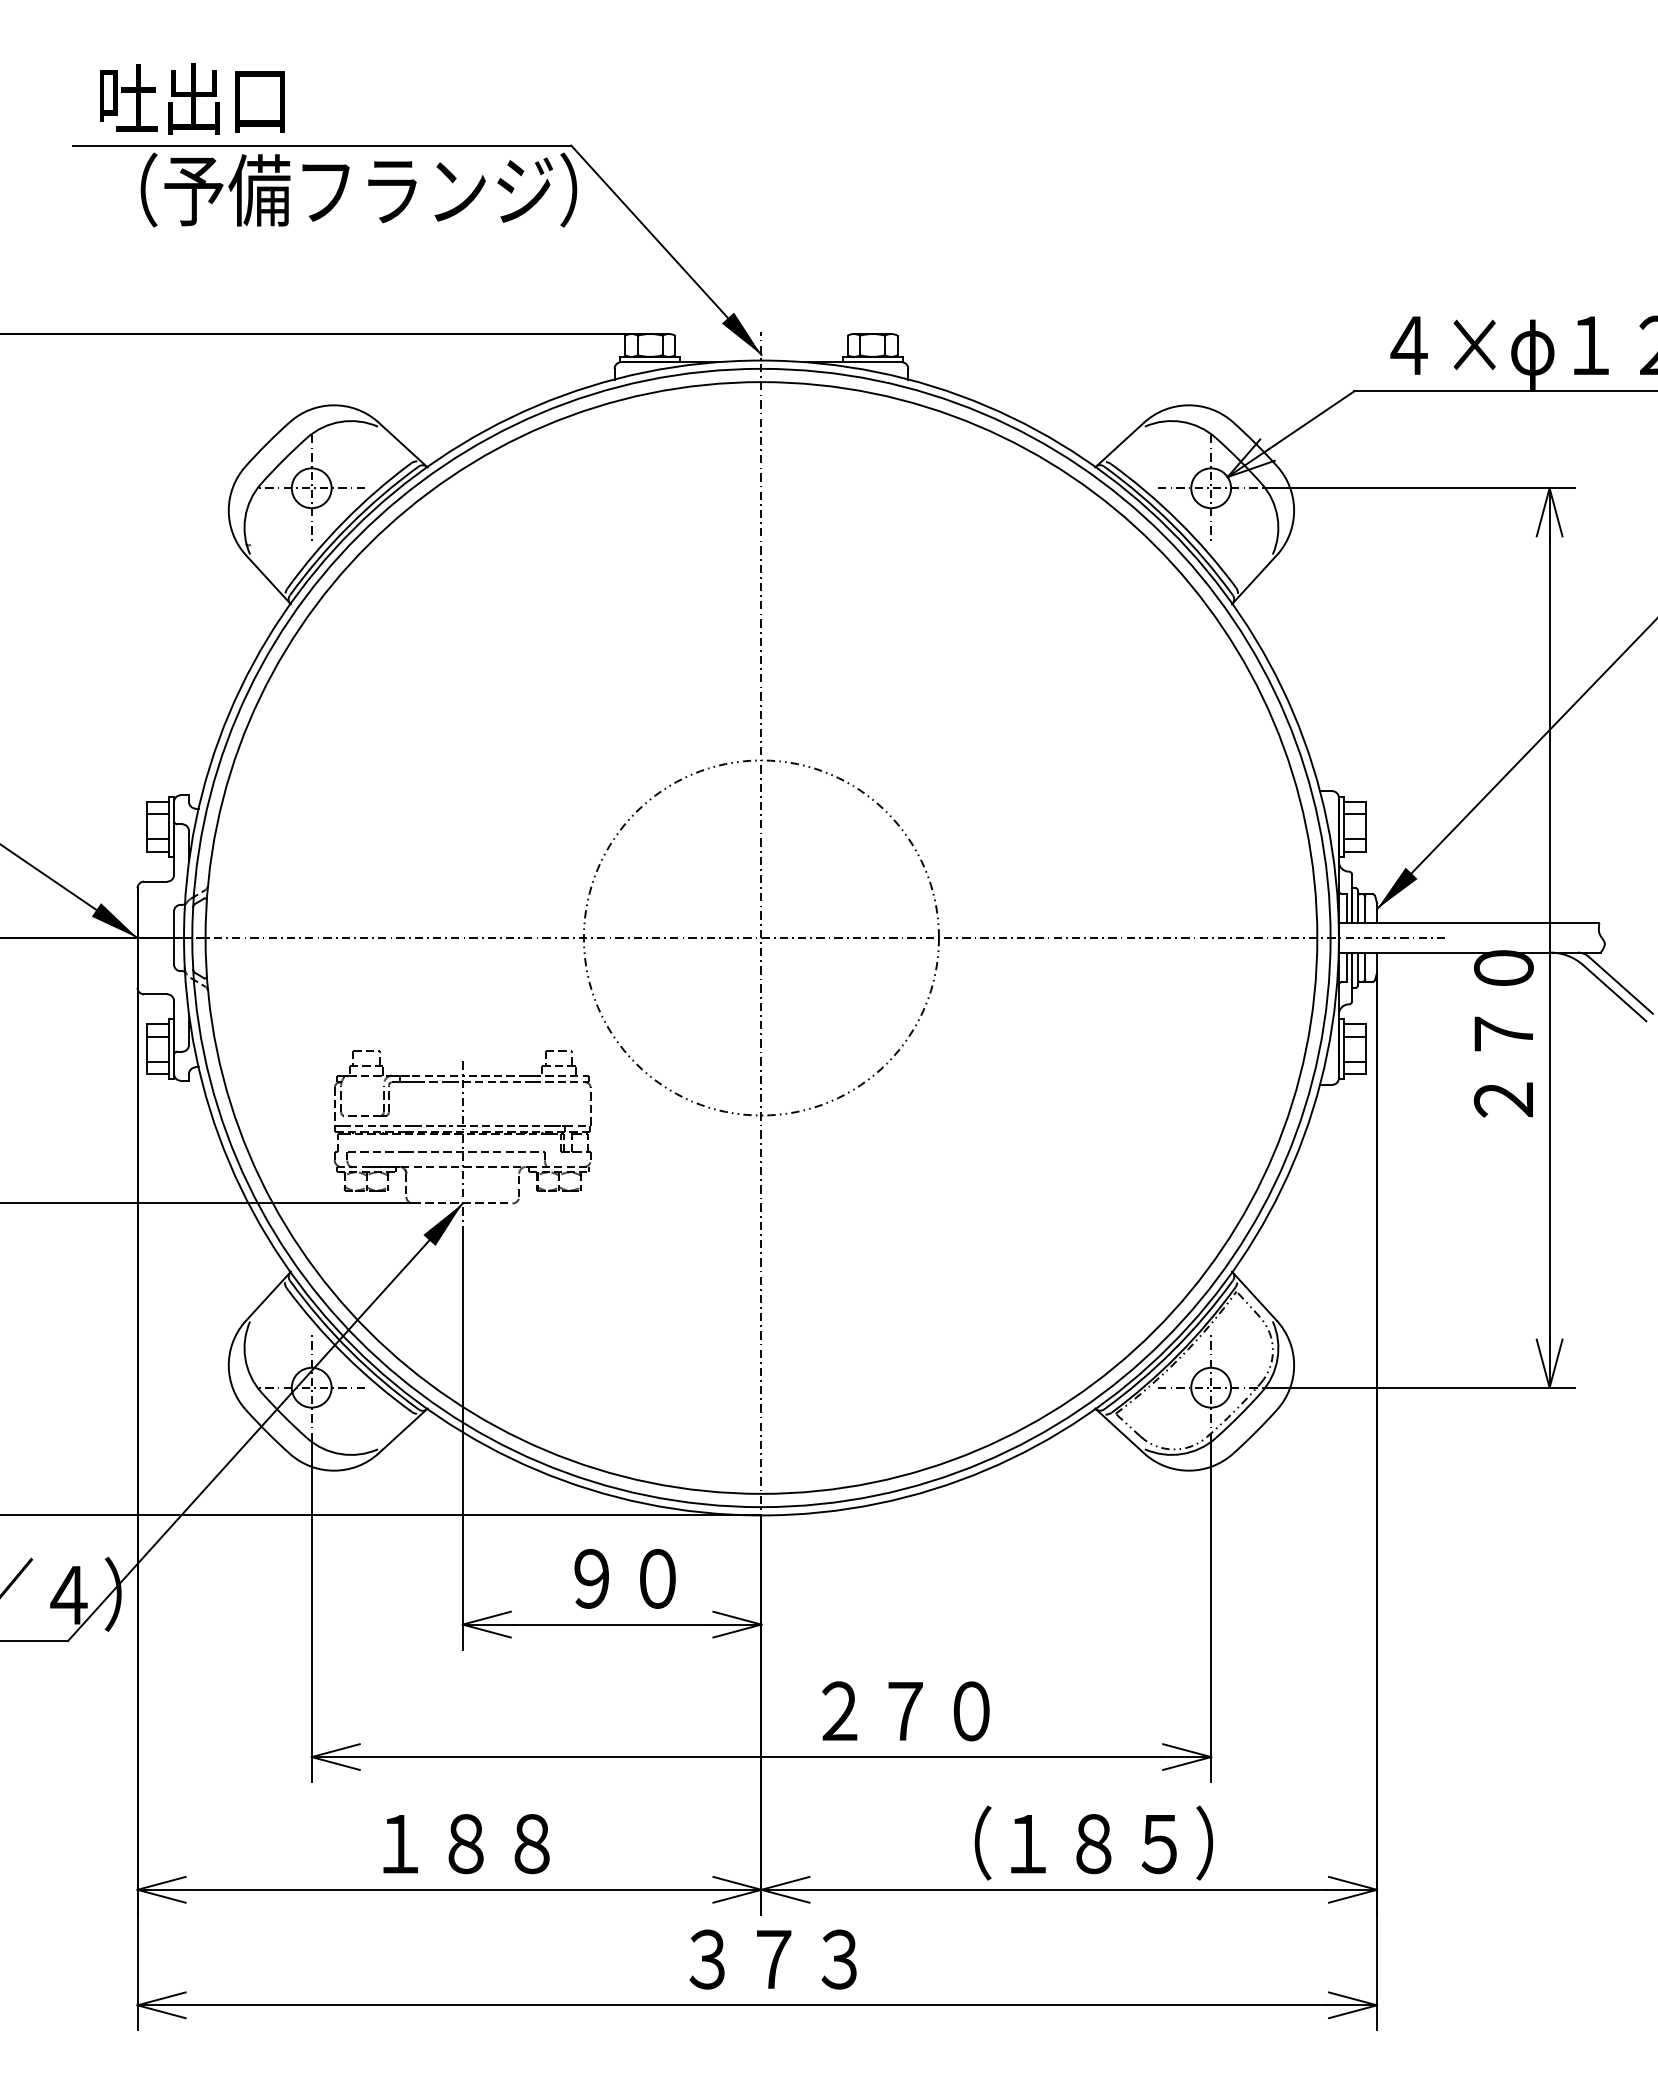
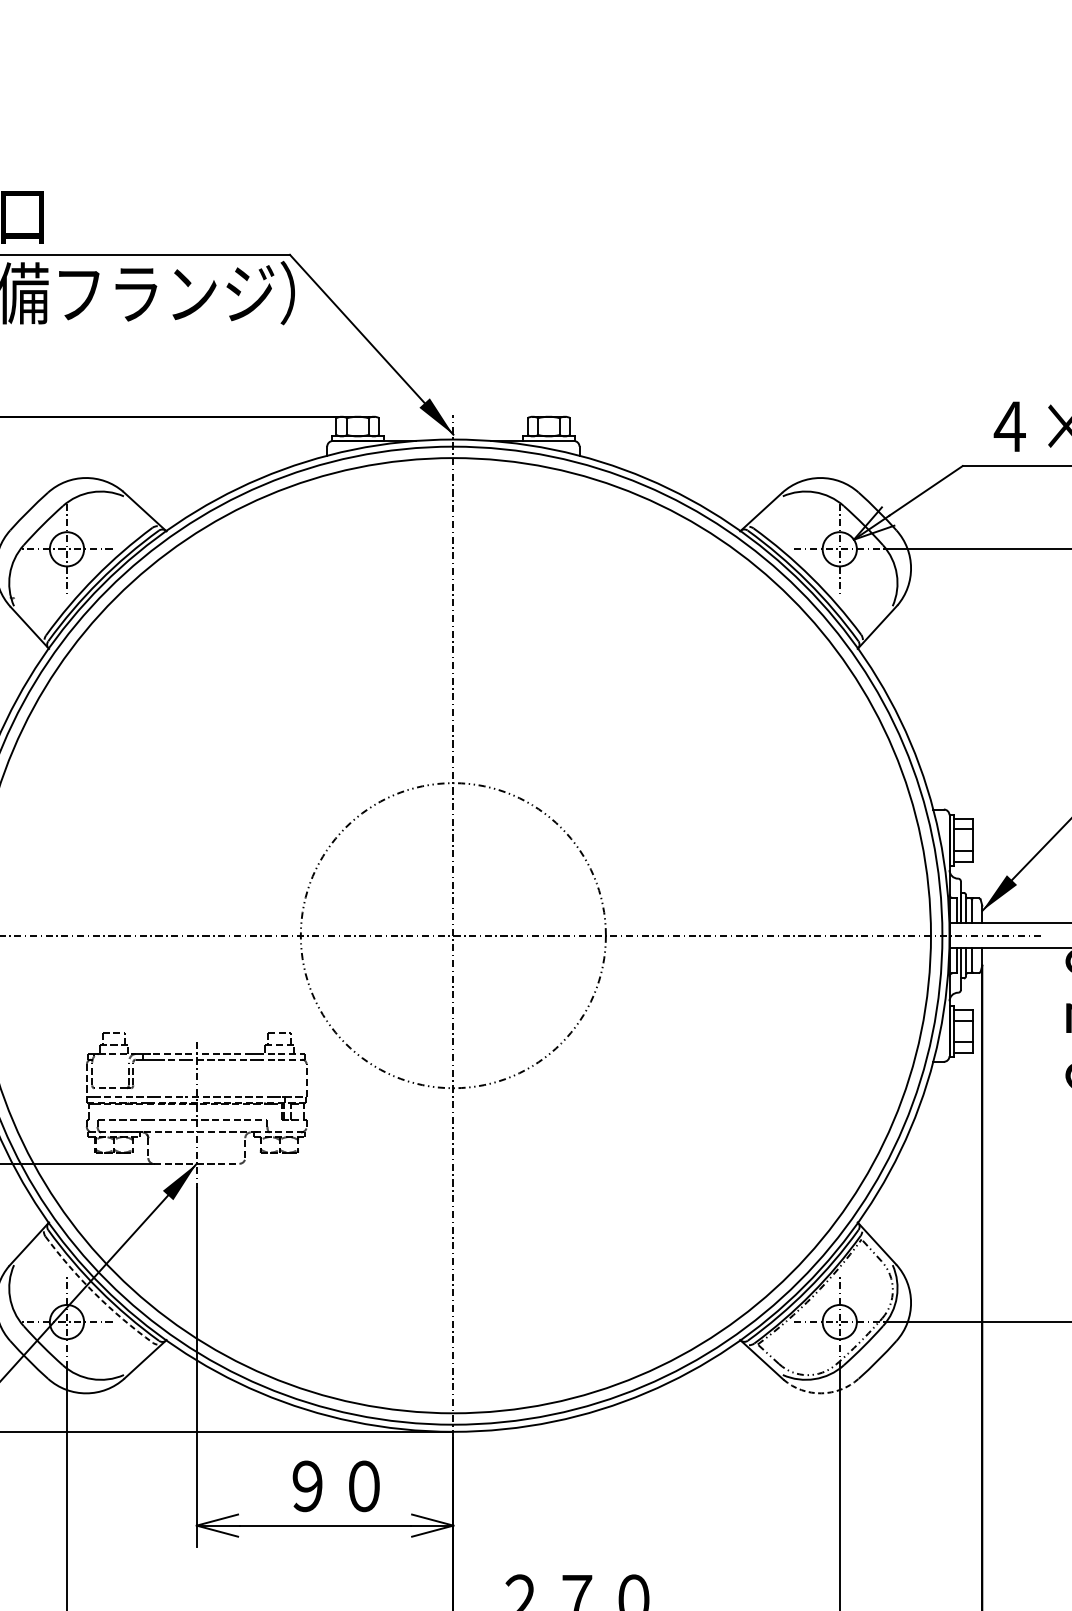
arc: (344, 1354) -> (95, 1293), solid -> dashed
arc: (1189, 1470) -> (821, 1393), solid -> dashed

